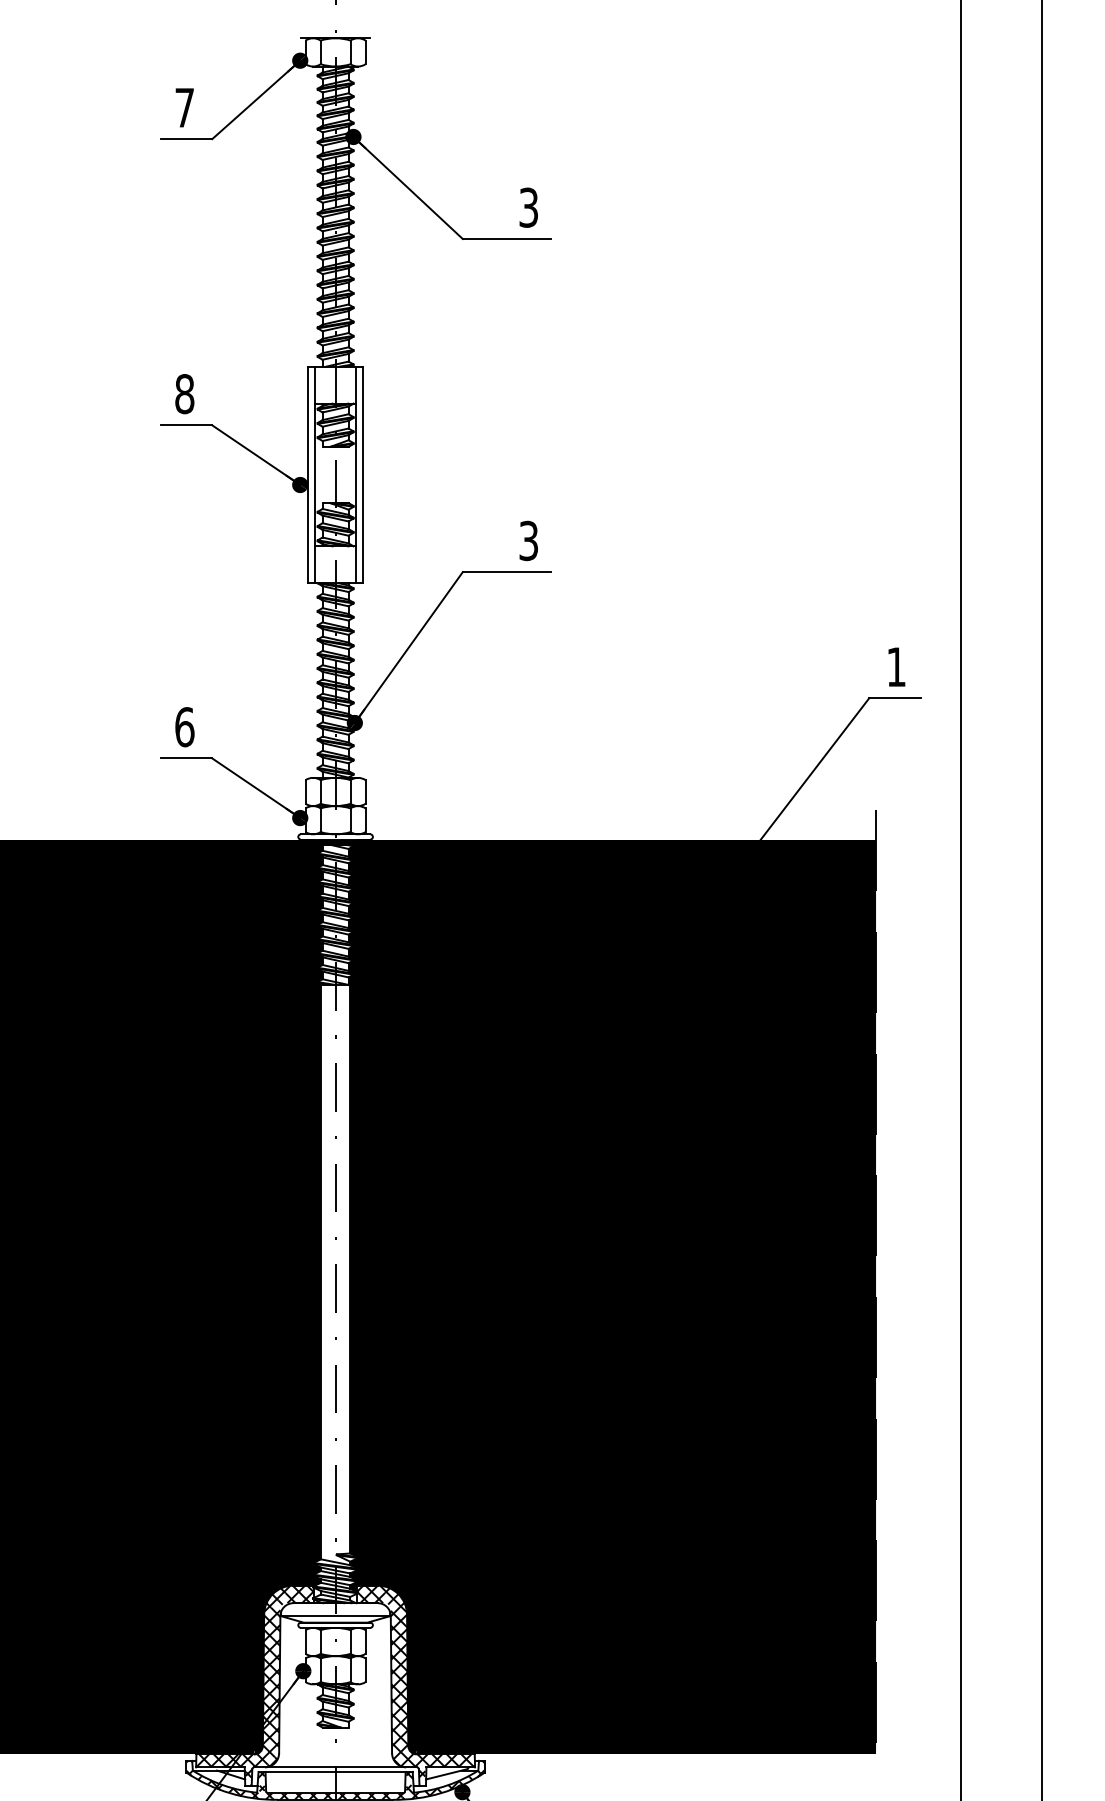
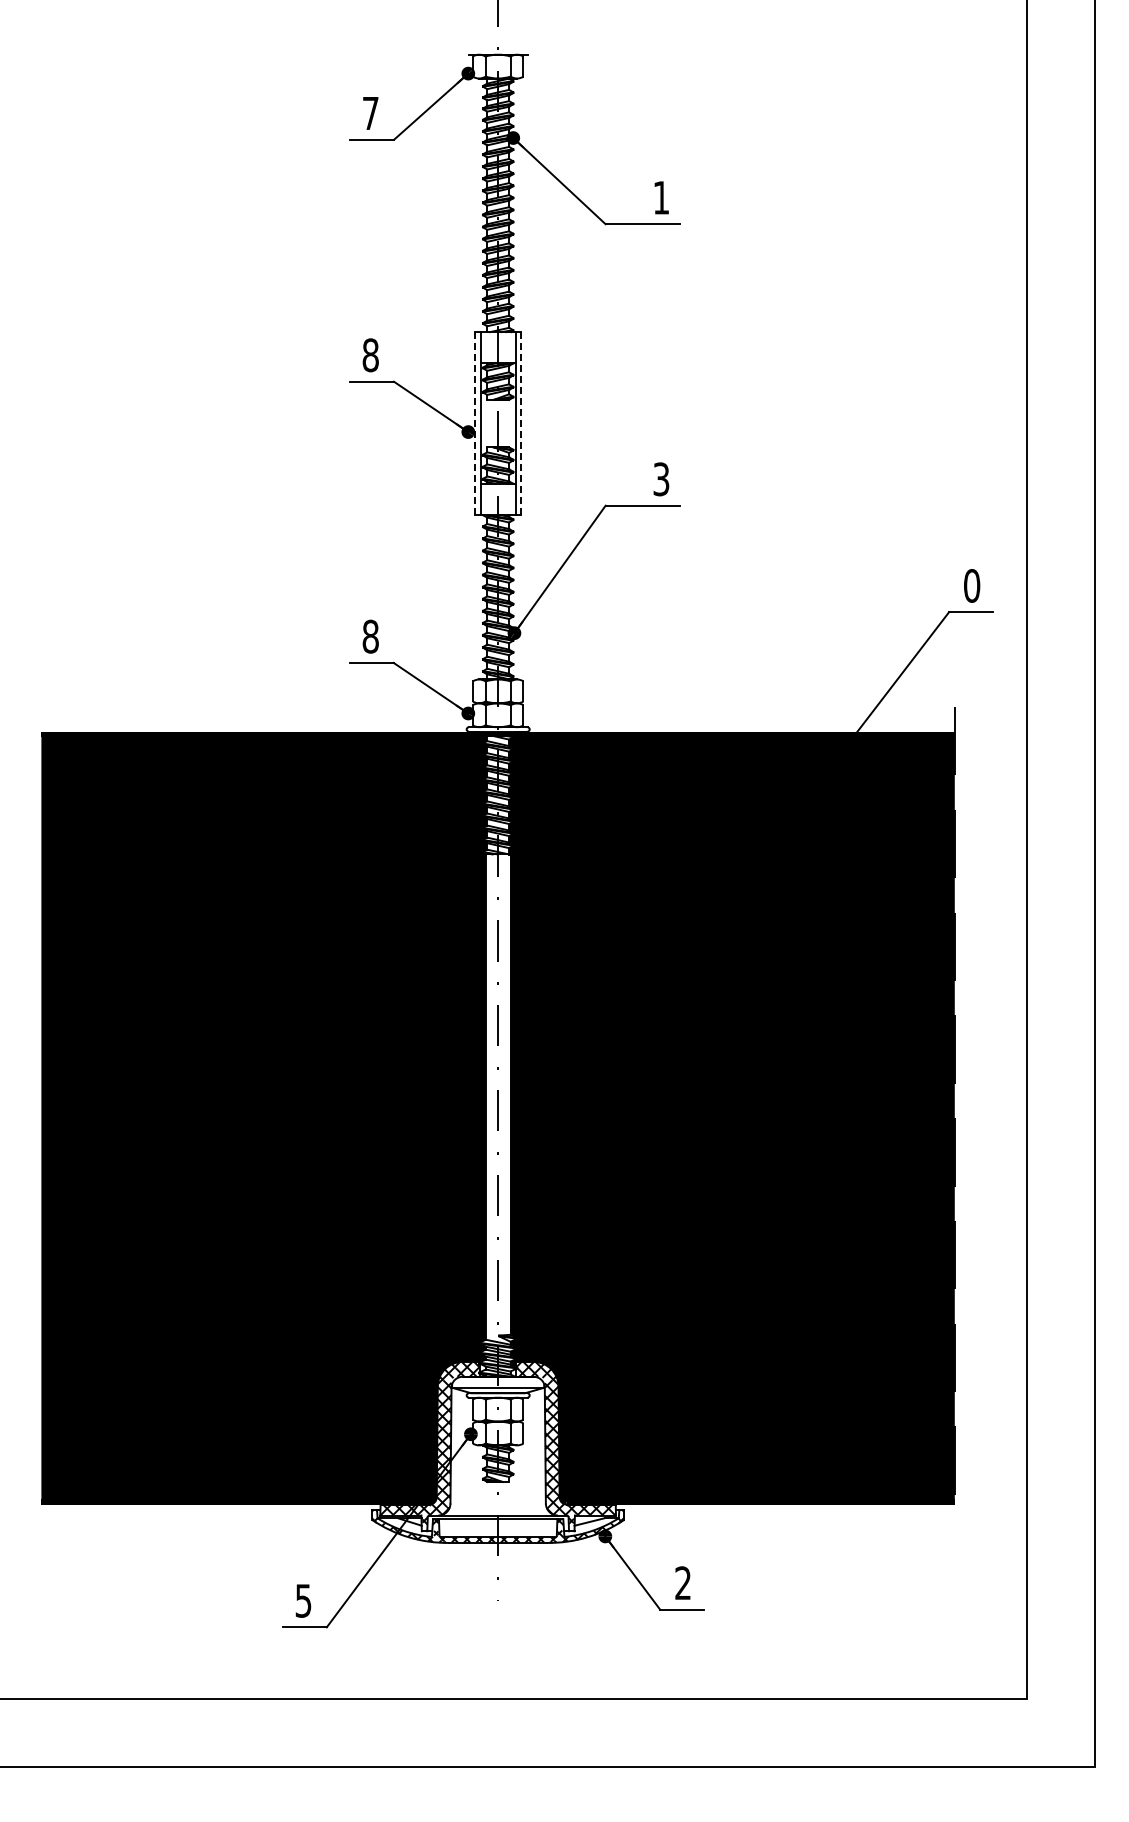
text: (528, 207) -> (661, 197), 3 -> 1
line: (308, 474) -> (475, 423), solid -> dashed
line: (363, 476) -> (521, 424), solid -> dashed
text: (897, 666) -> (972, 585), 1 -> 0
text: (184, 726) -> (370, 636), 6 -> 8

